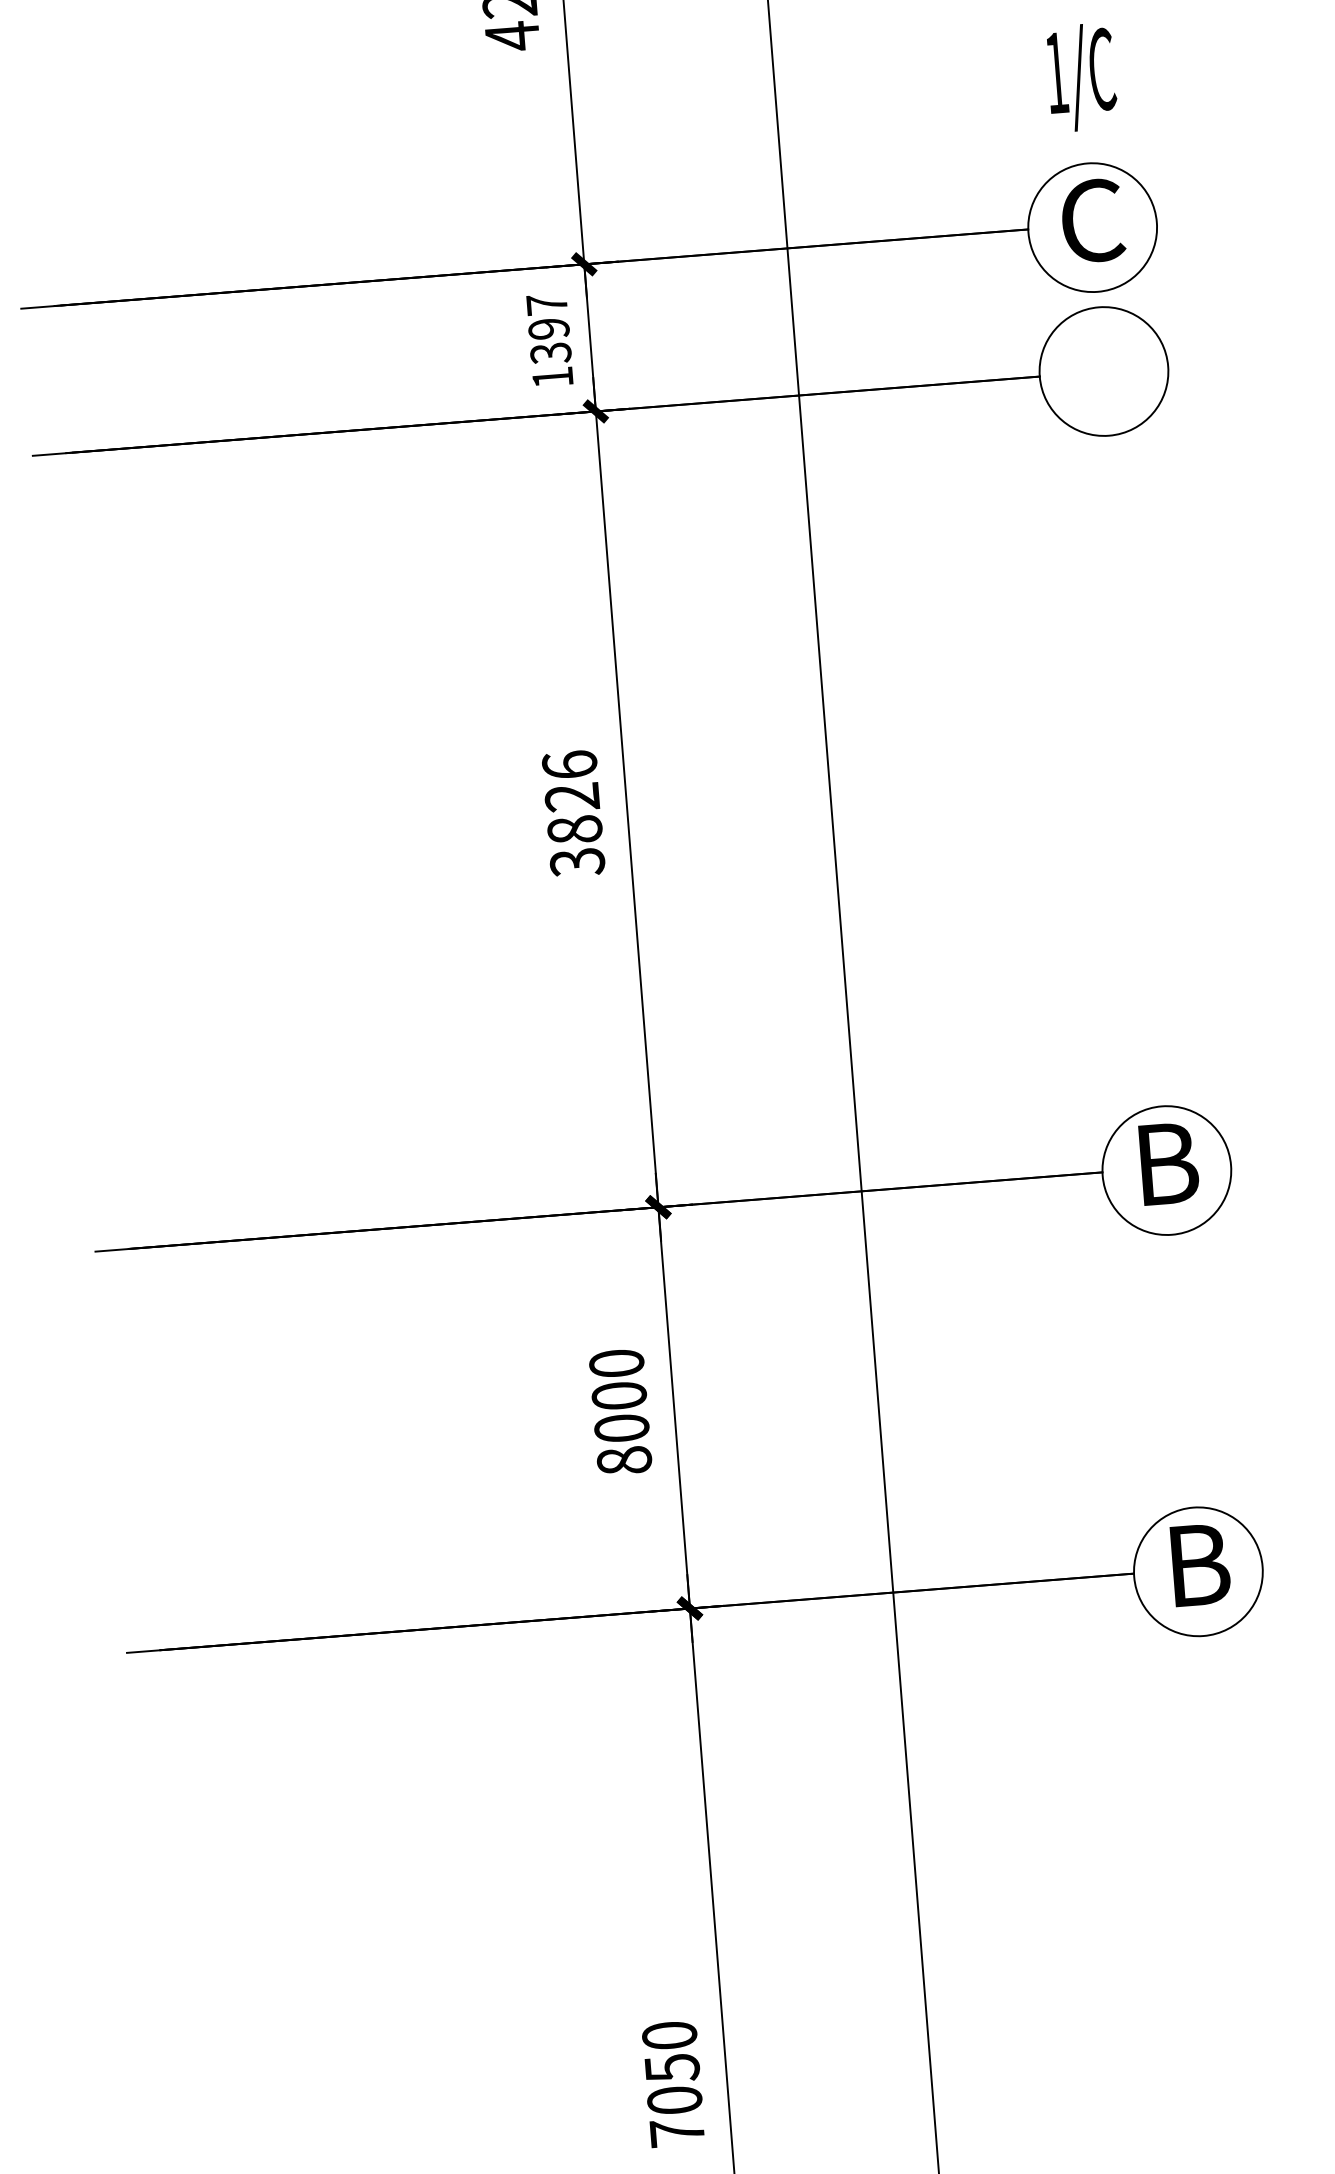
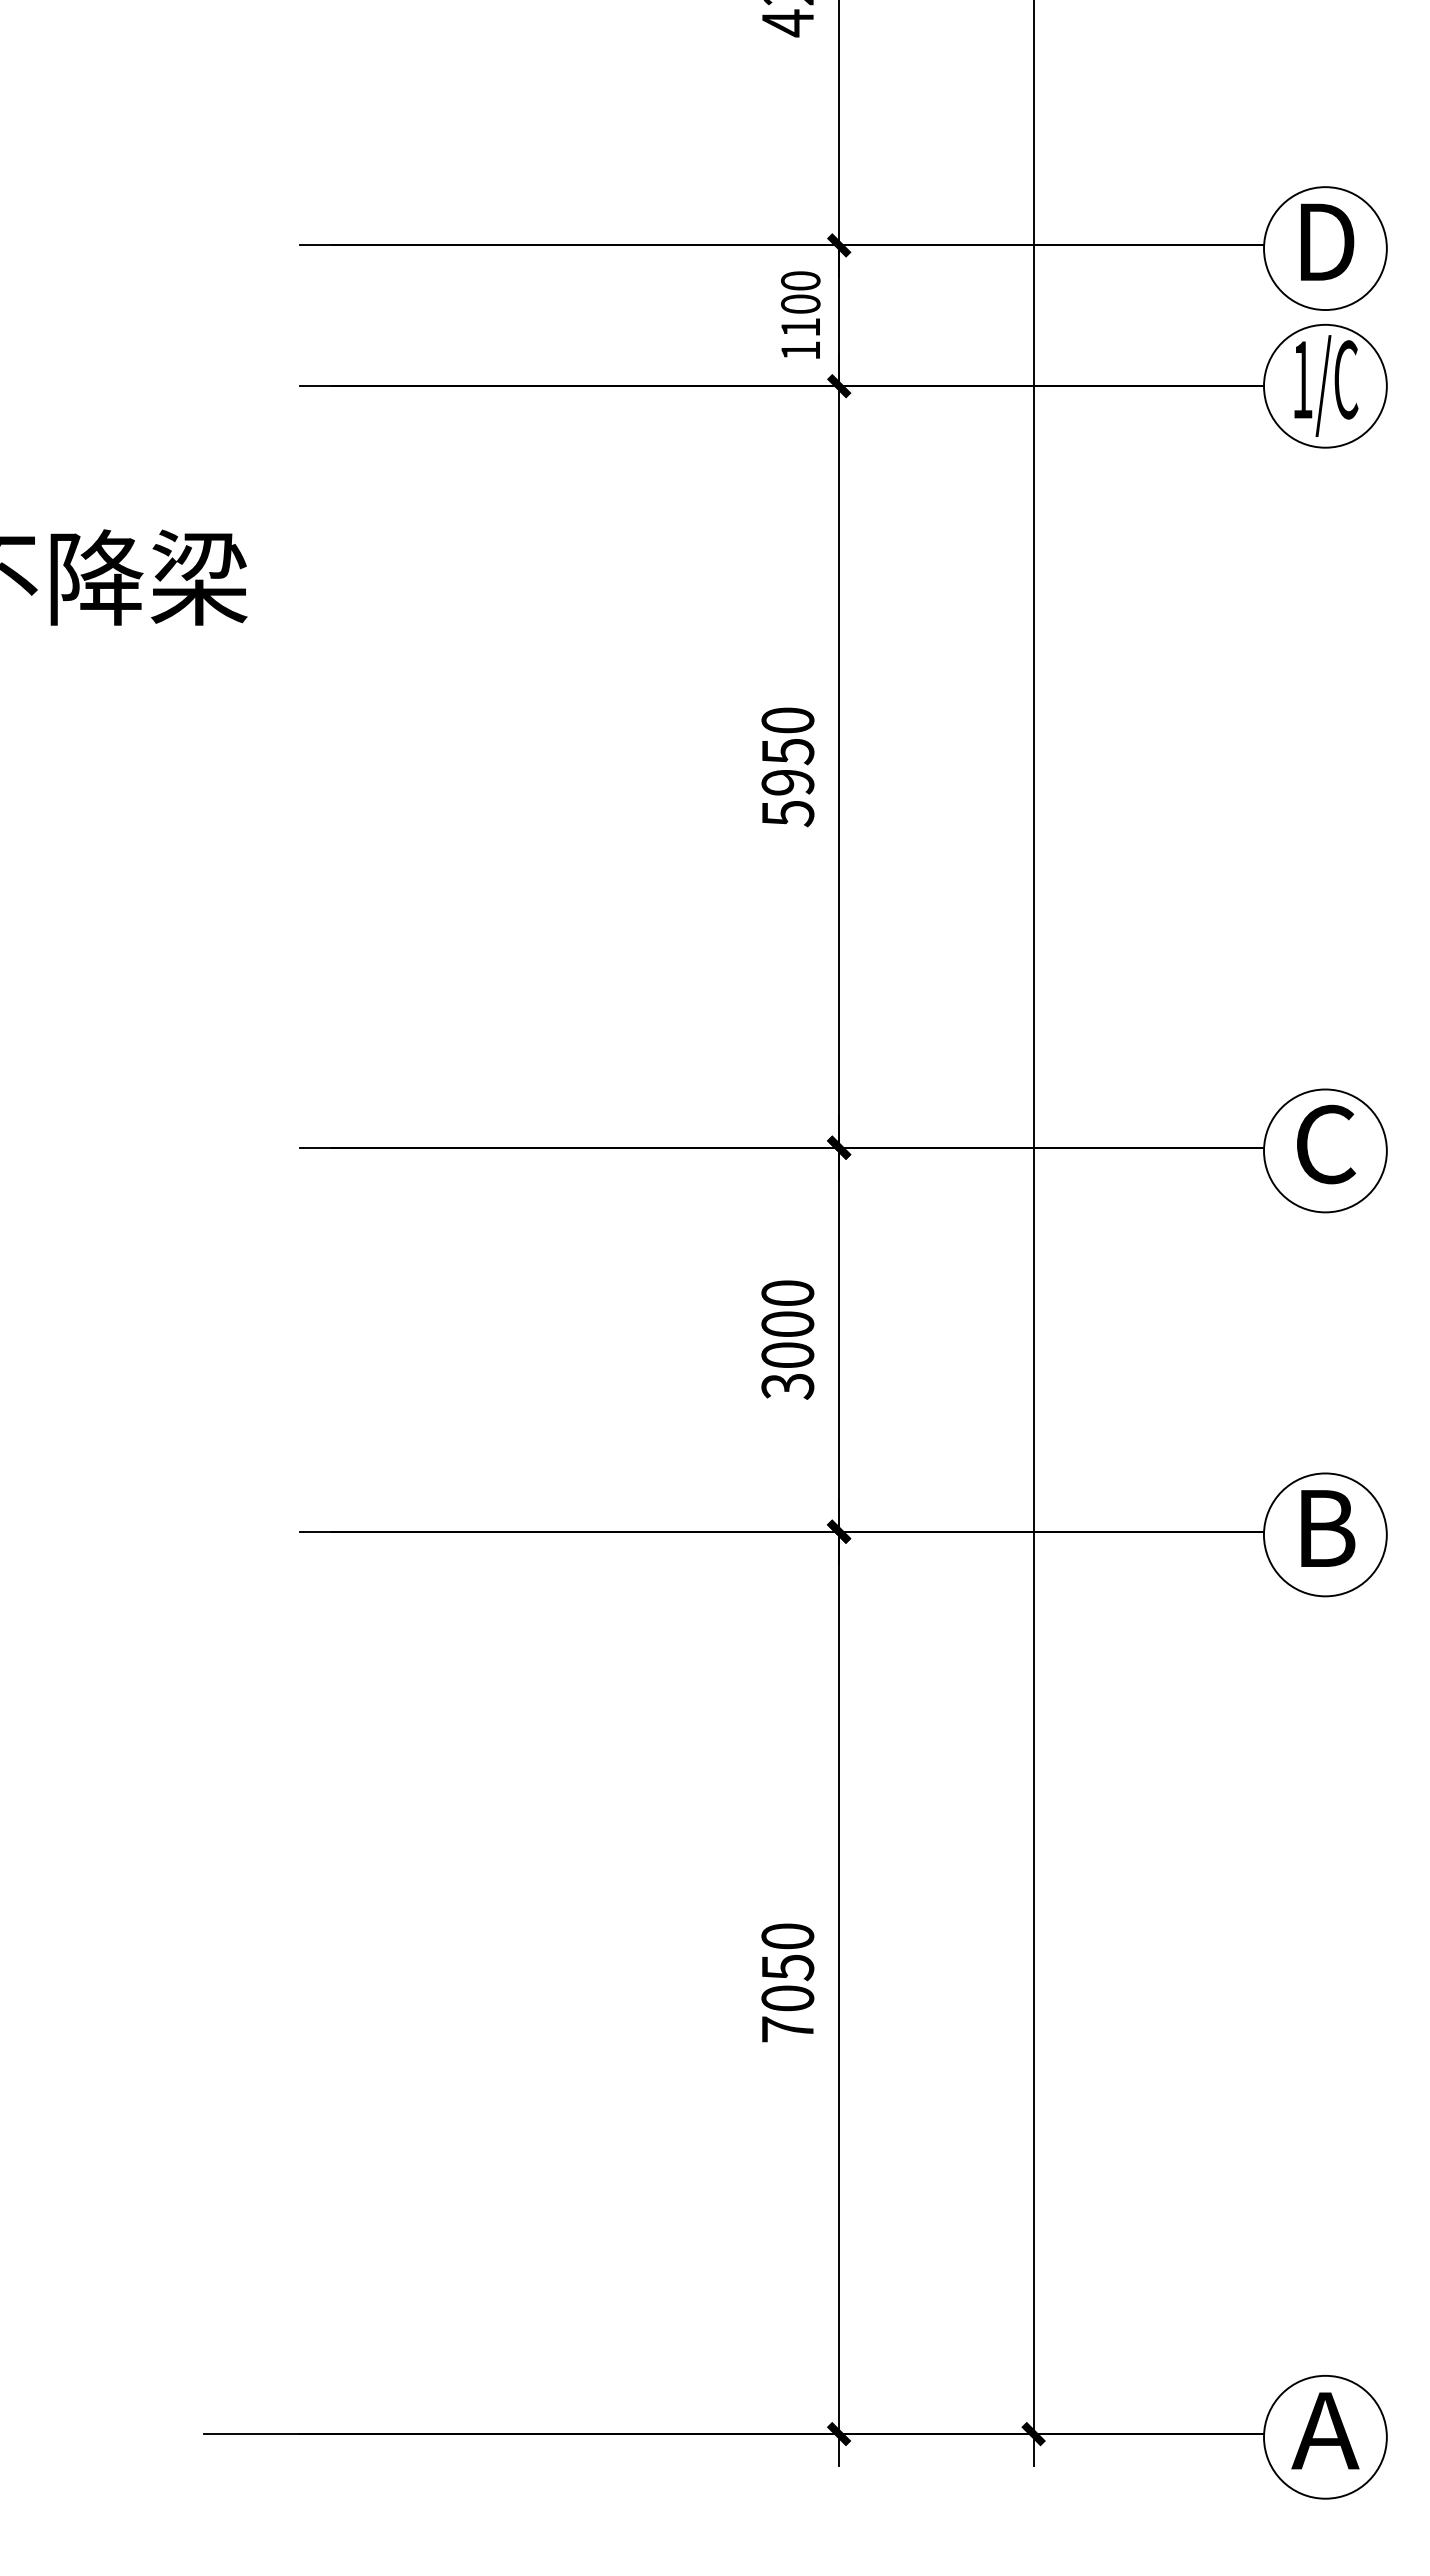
text: (1081, 76) -> (1326, 385), moved
text: (1093, 220) -> (1326, 241), C -> D
text: (548, 329) -> (800, 304), 1397 -> 1100
text: (573, 813) -> (787, 766), 3826 -> 5950
text: (1167, 1163) -> (1326, 1144), B -> C
text: (624, 1460) -> (787, 1386), 8000 -> 3000

